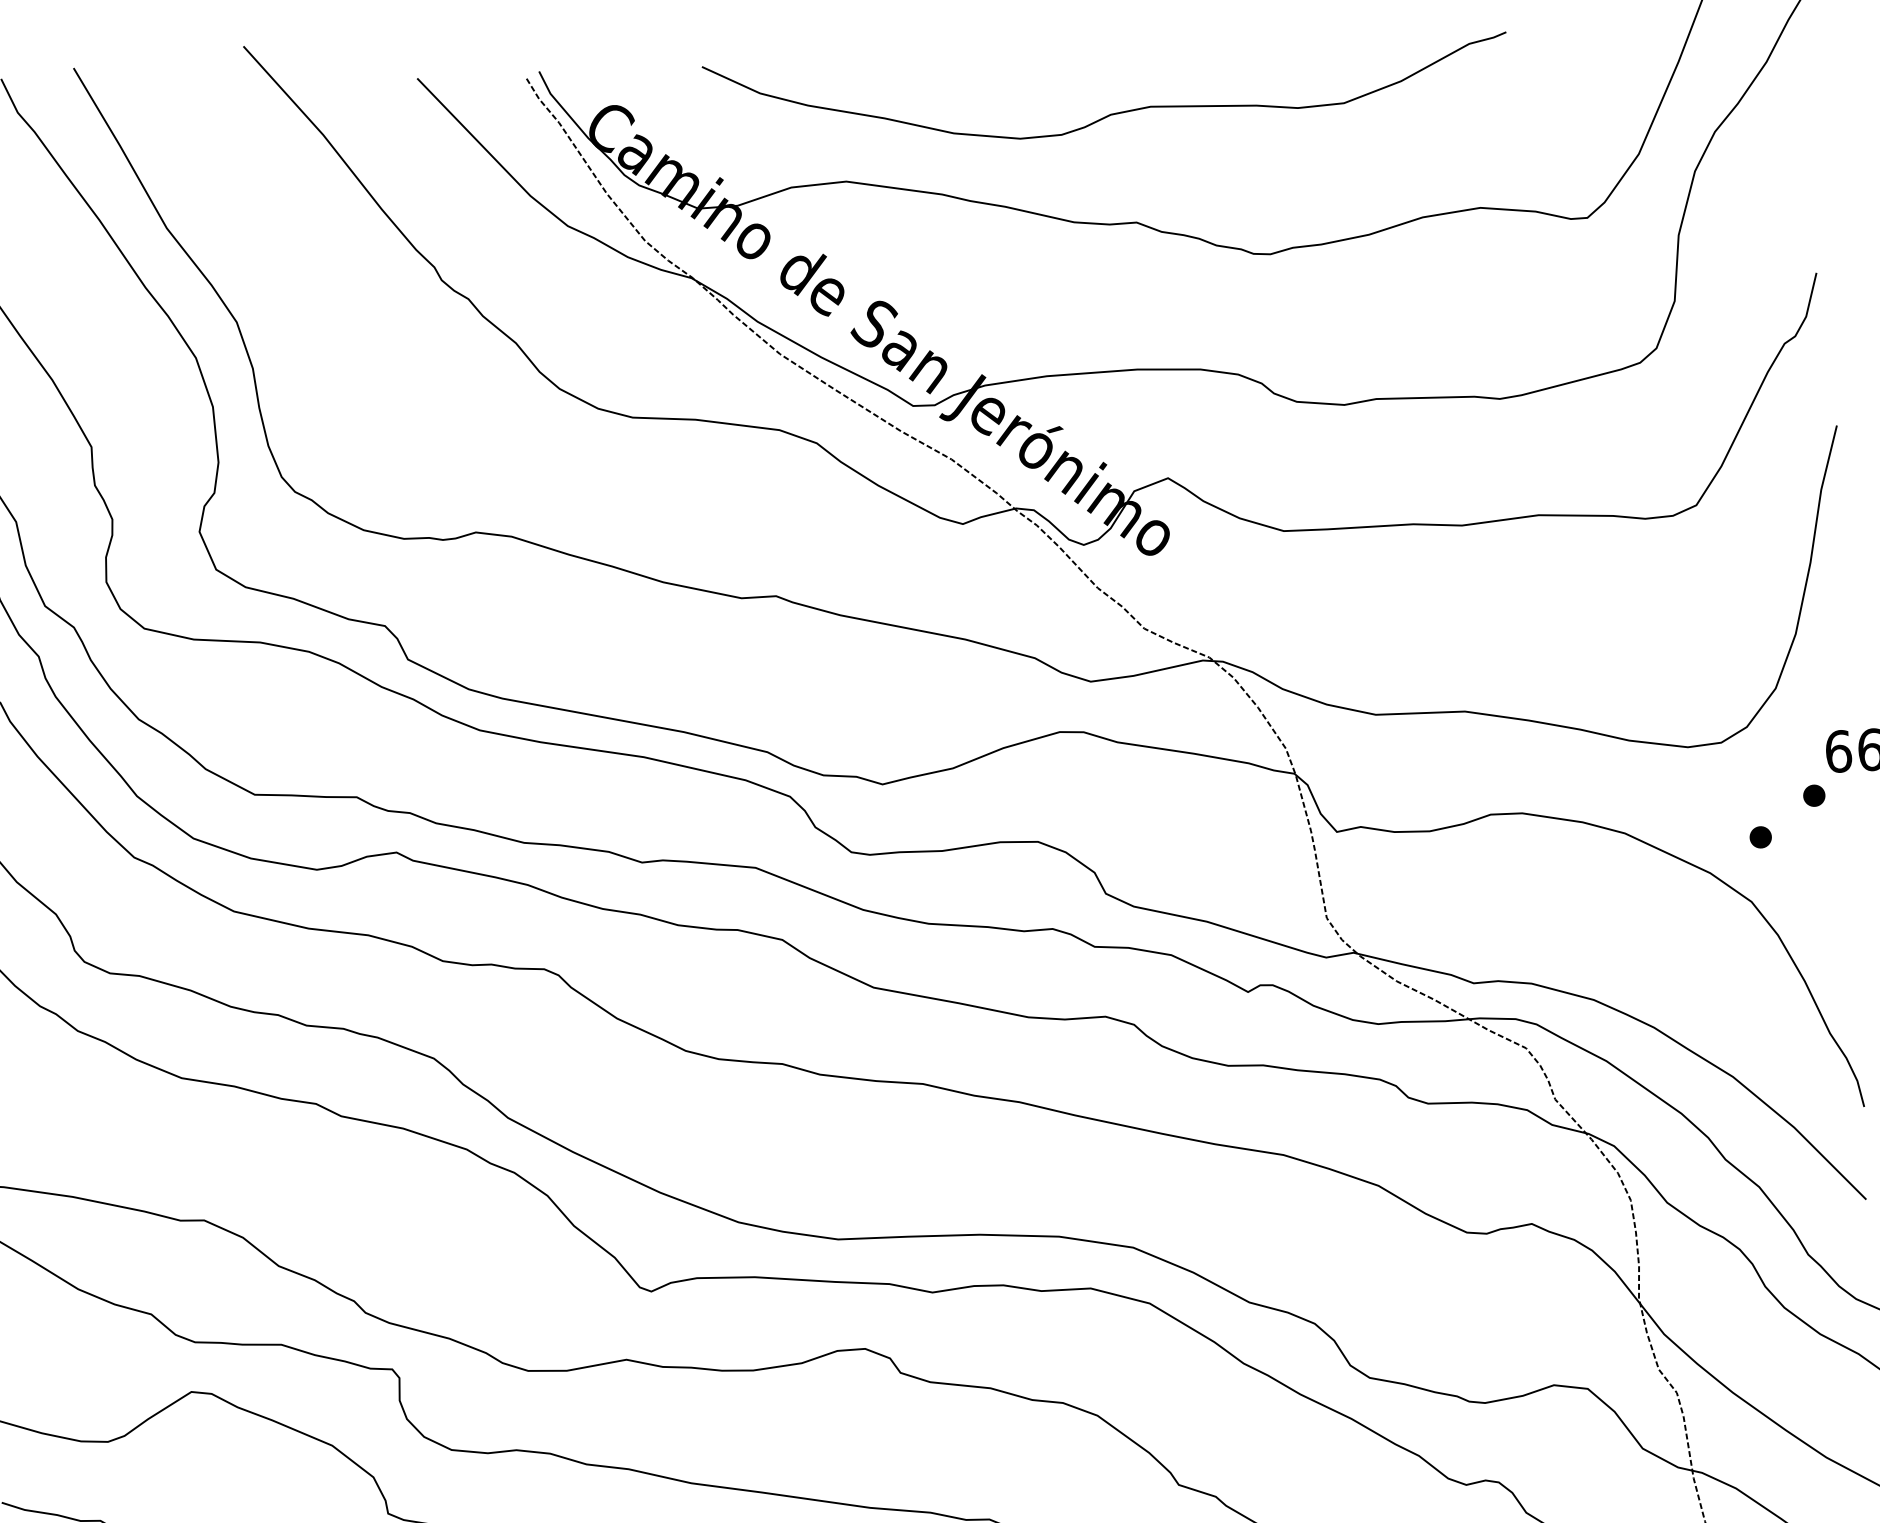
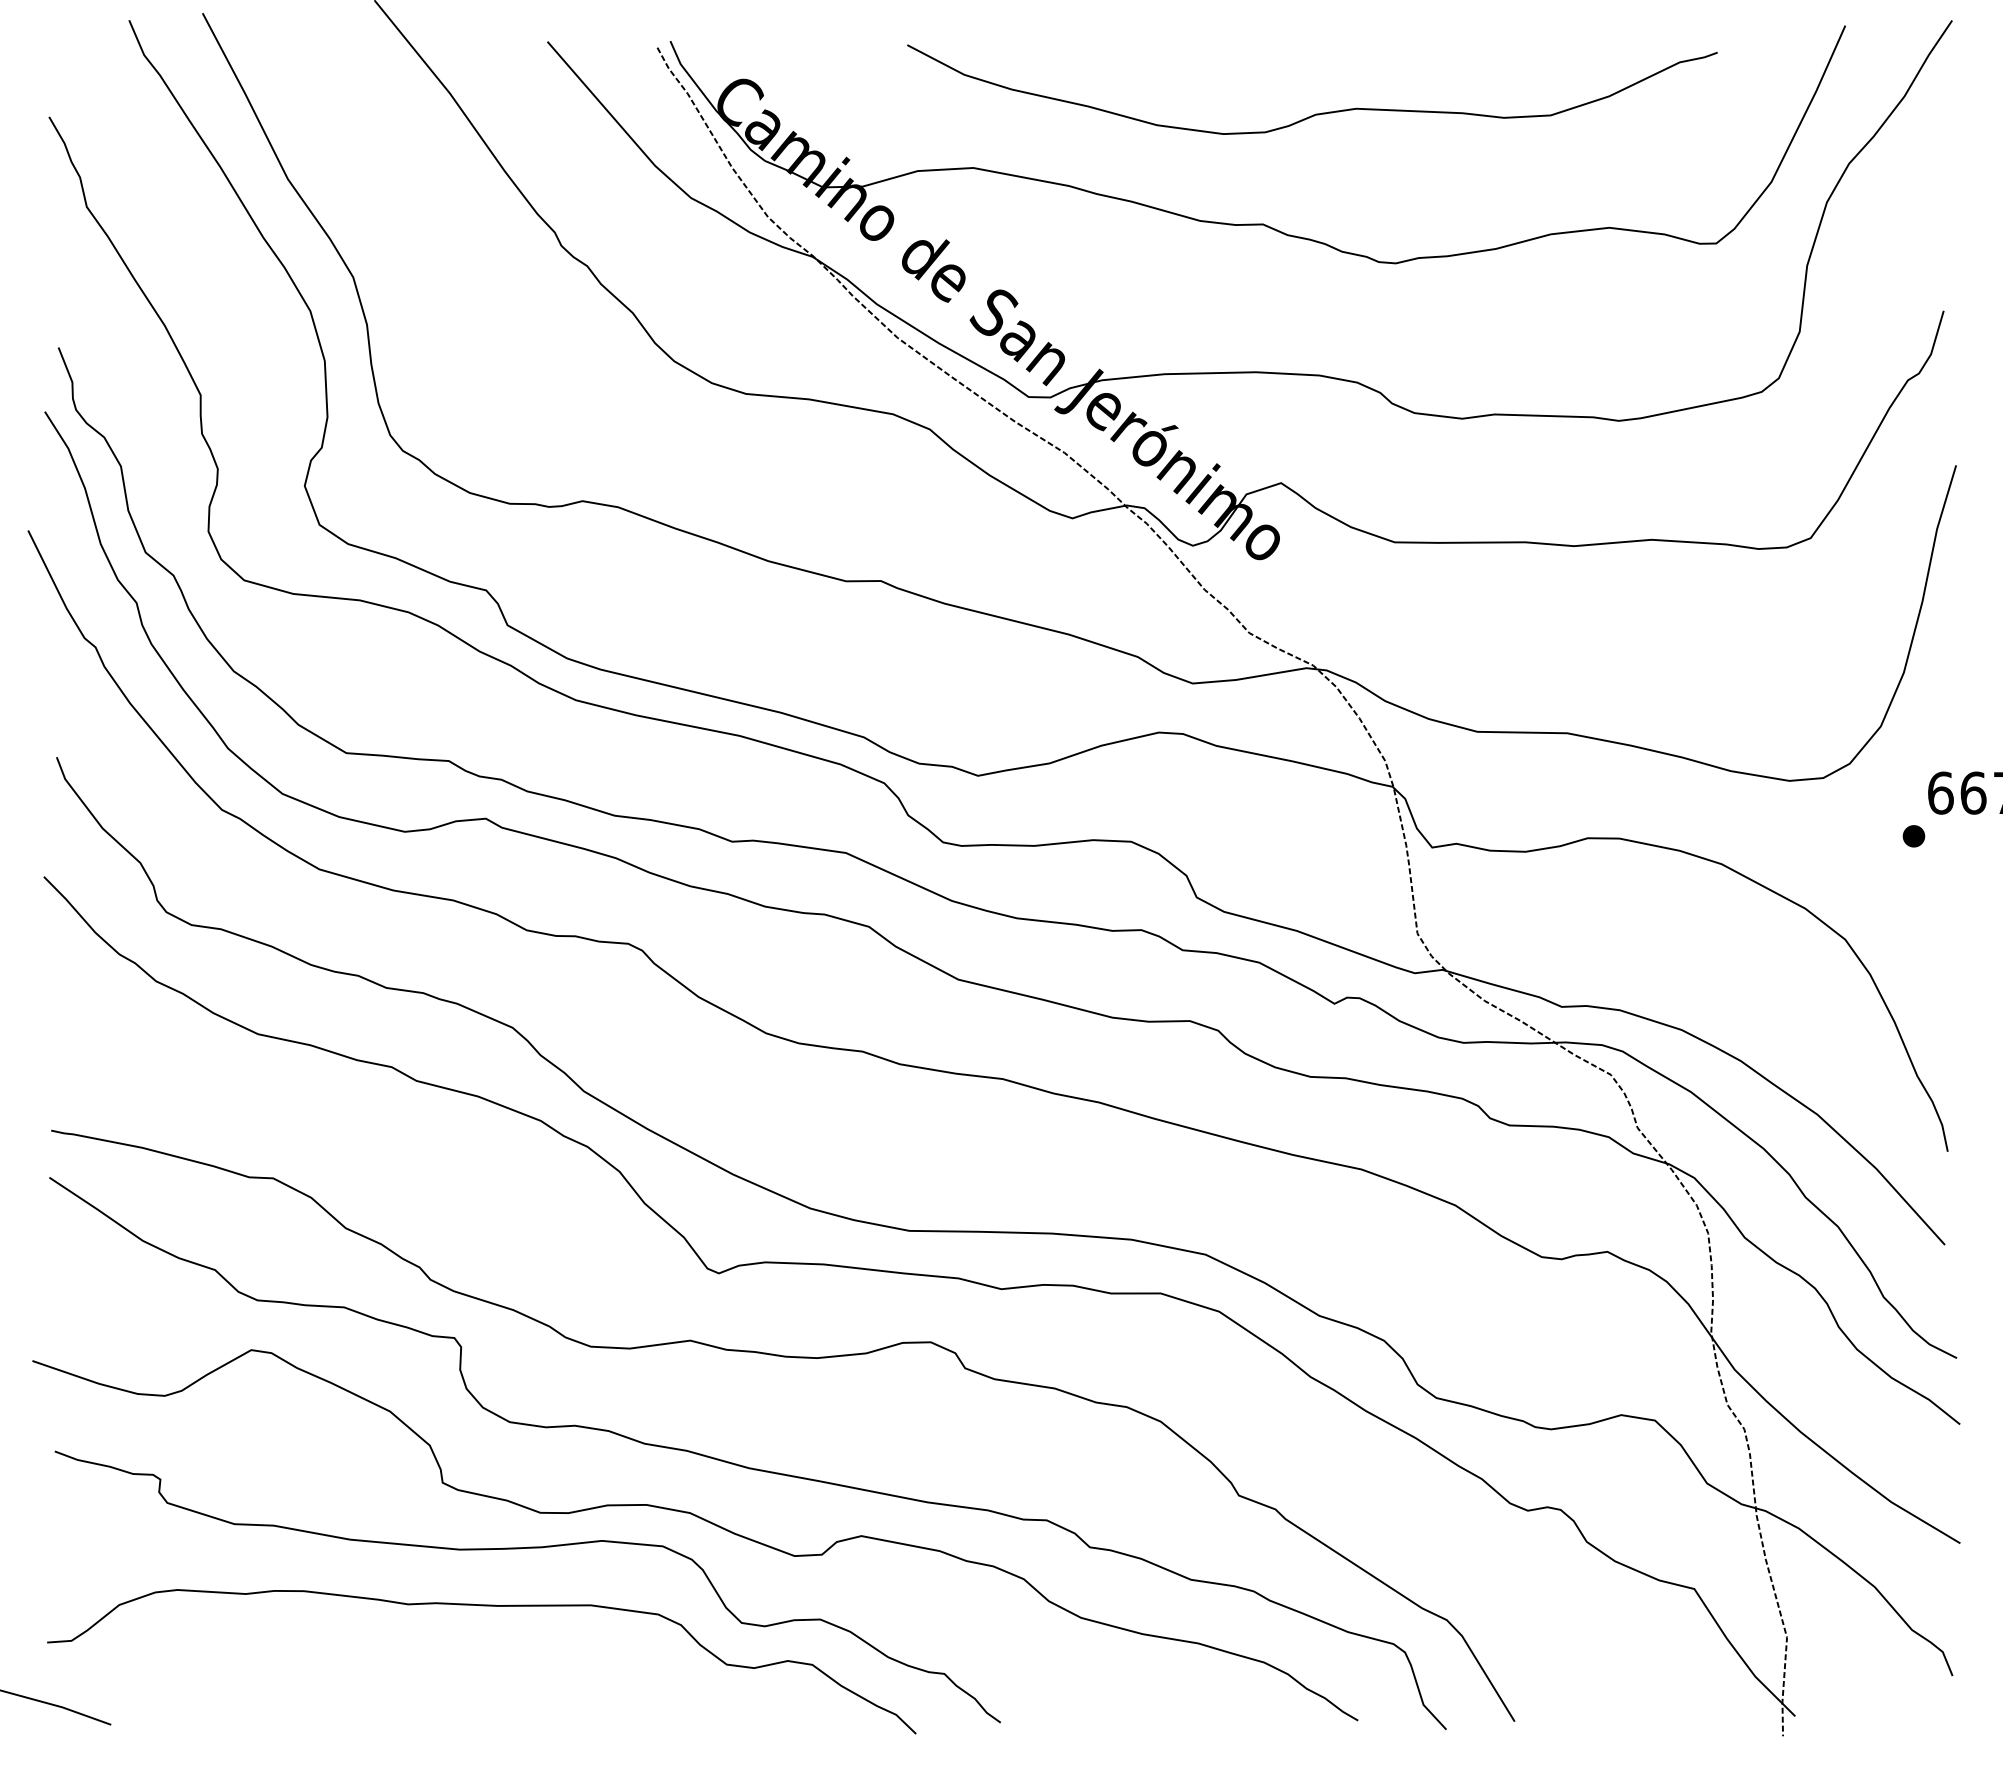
curve: (1110, 113) -> (1315, 113), moved
part: (1760, 837) -> (1857, 875), removed

